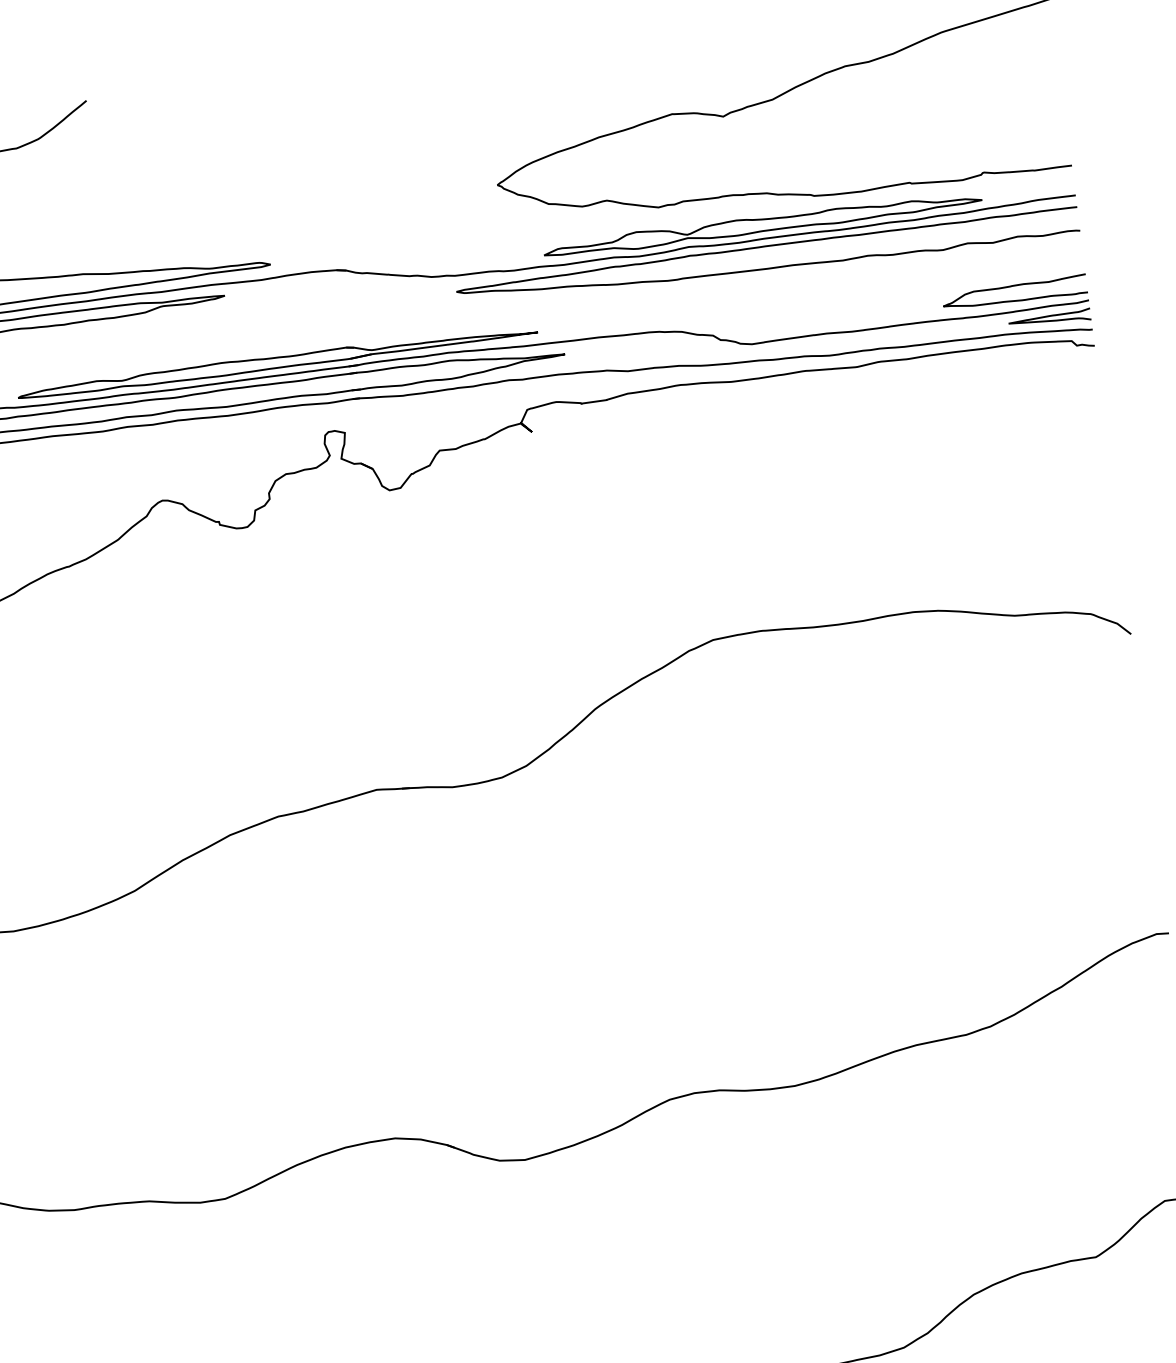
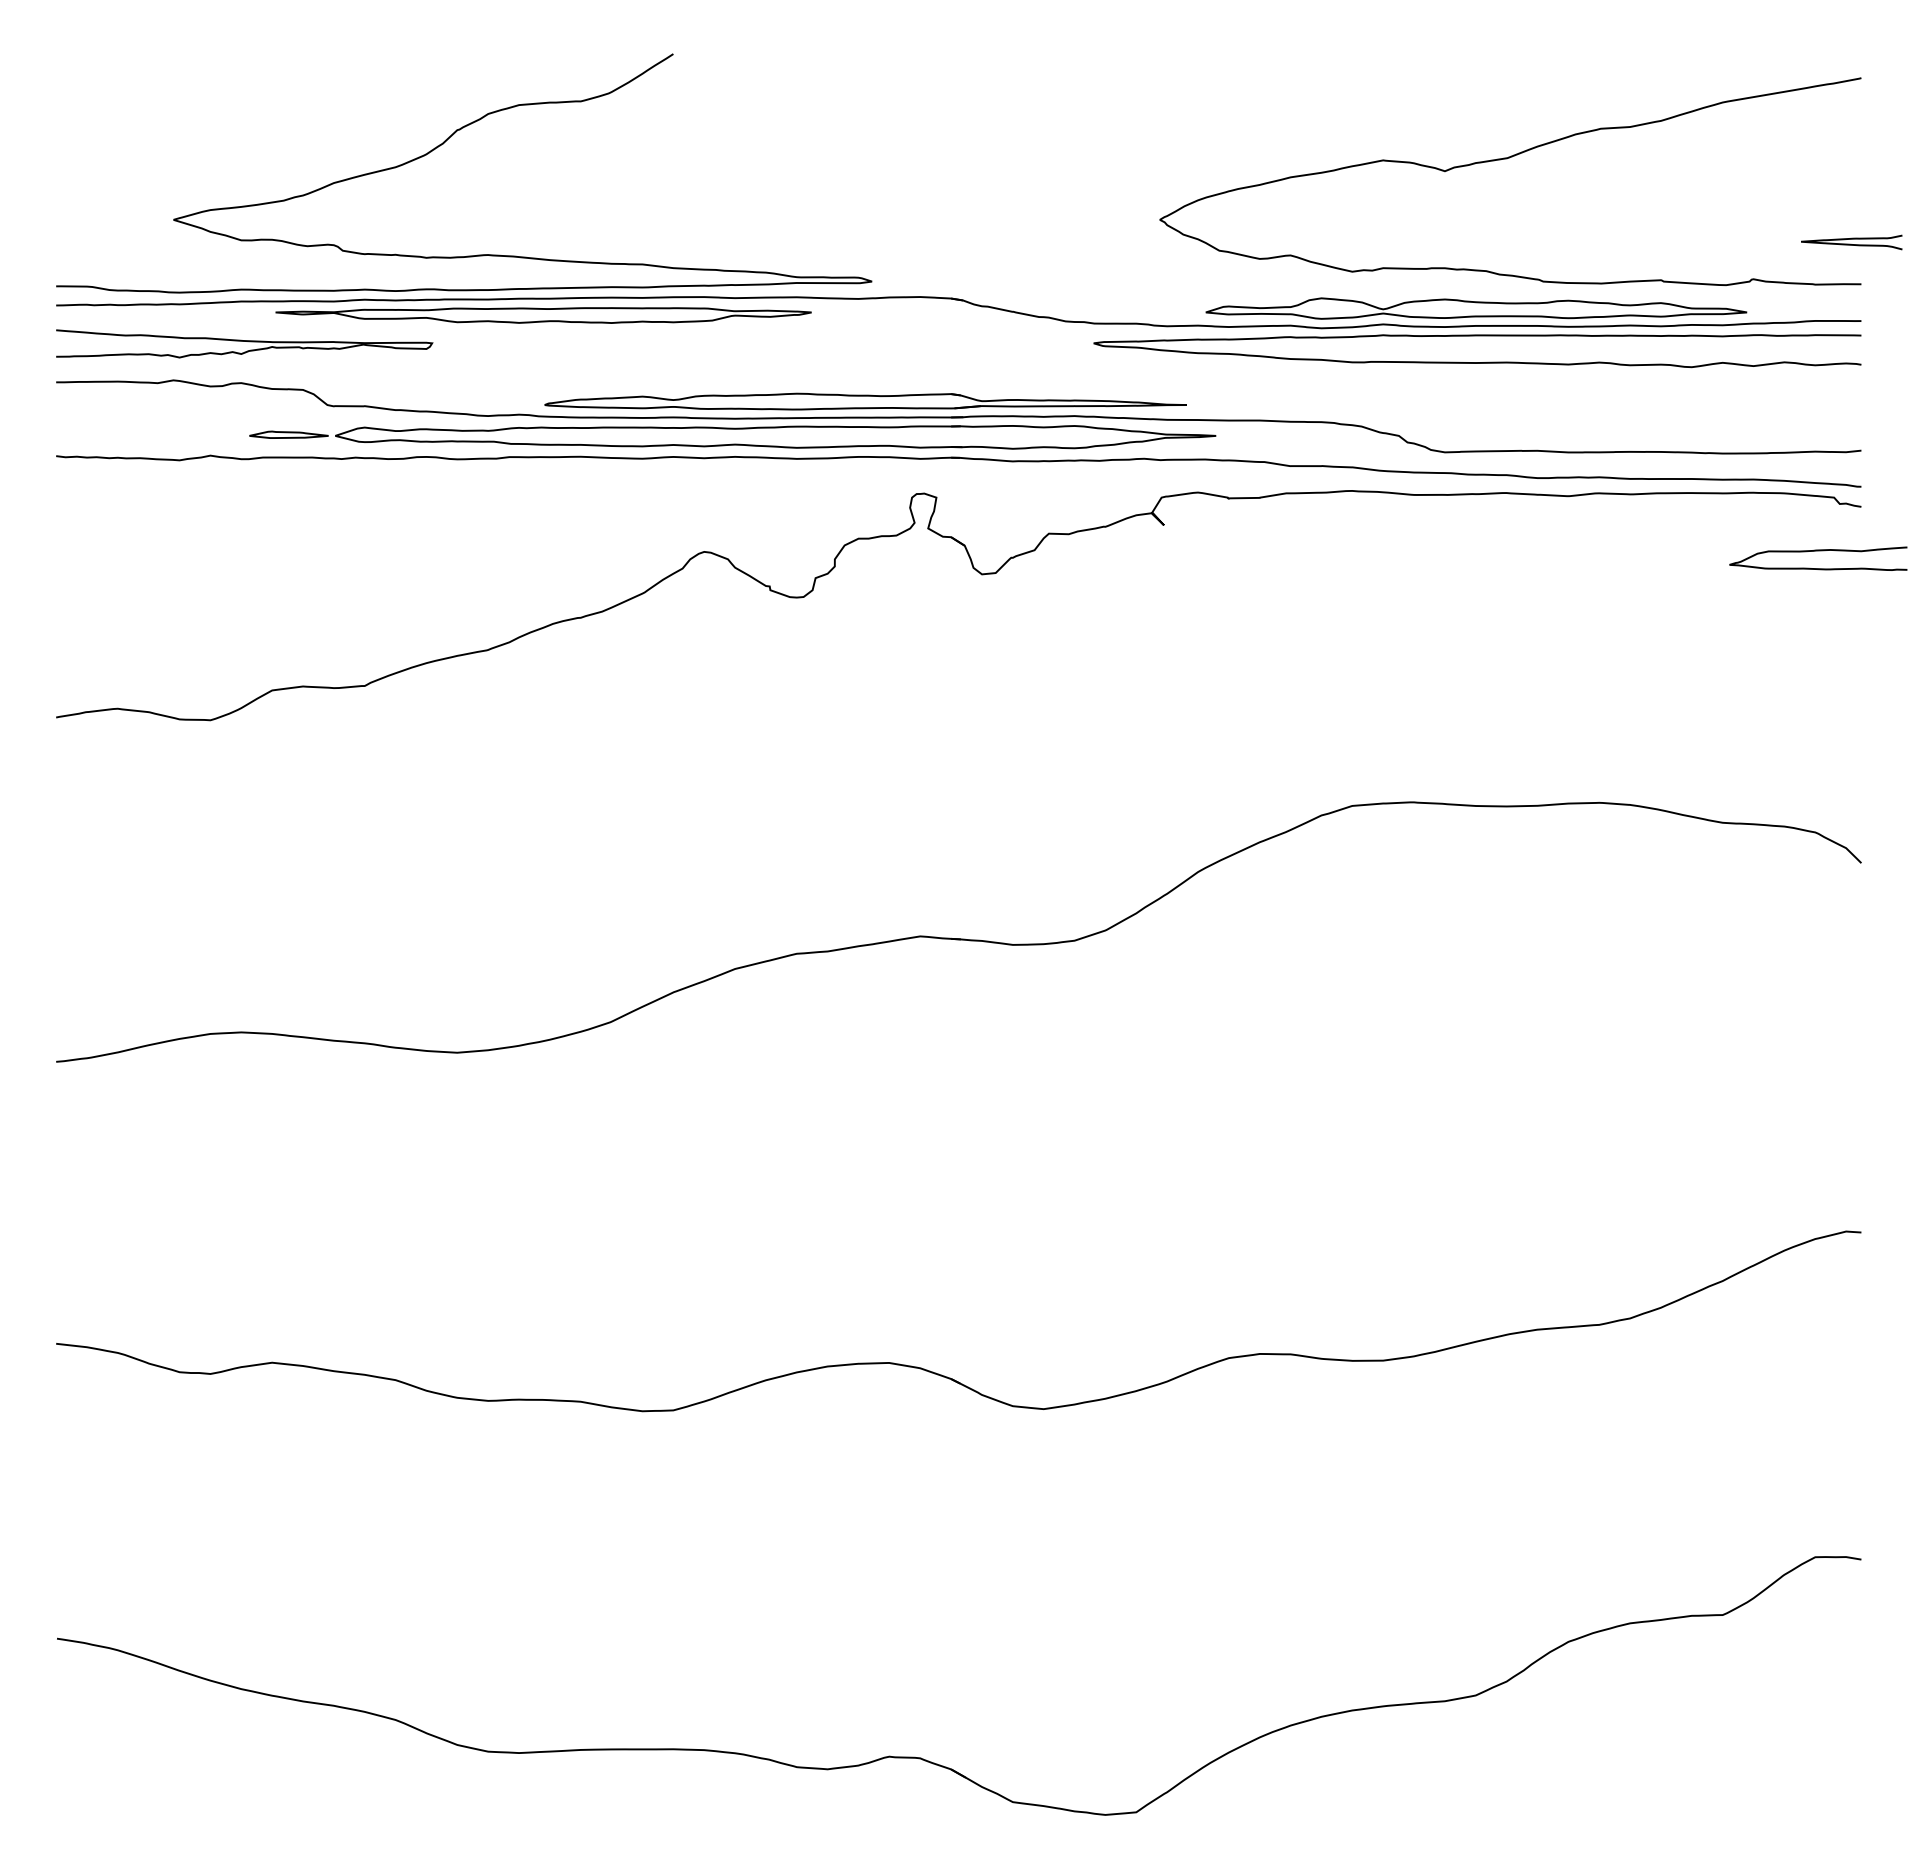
curve: (1014, 286) -> (1818, 551), moved
curve: (1048, 320) -> (1850, 243), moved

